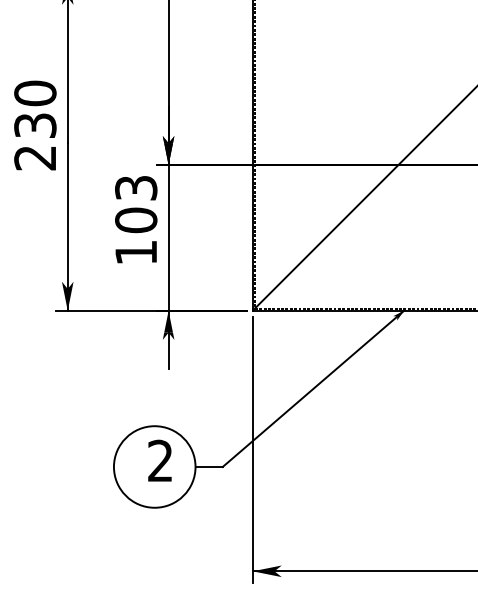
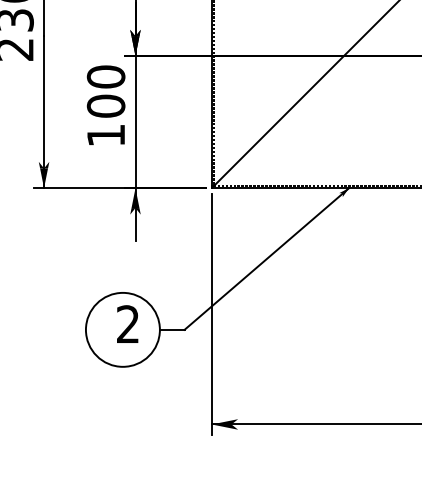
text: (136, 187) -> (106, 76), 103 -> 100

